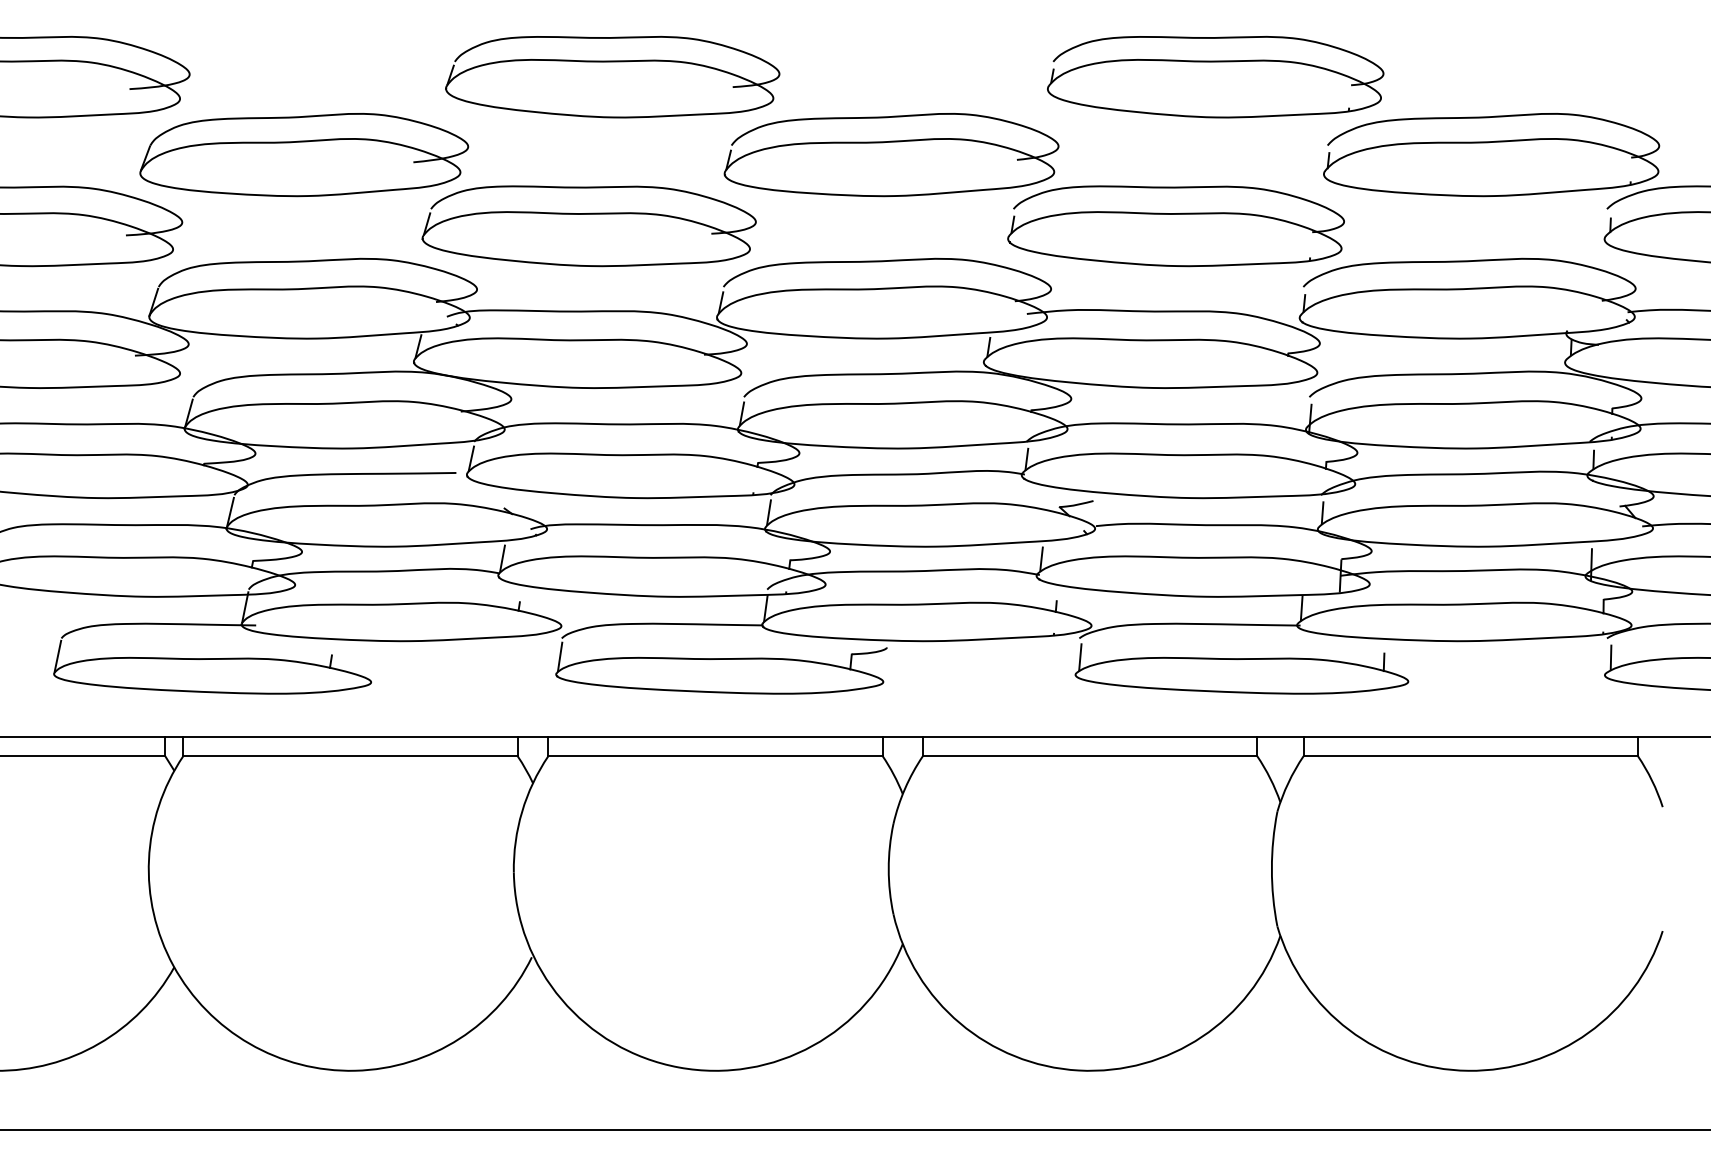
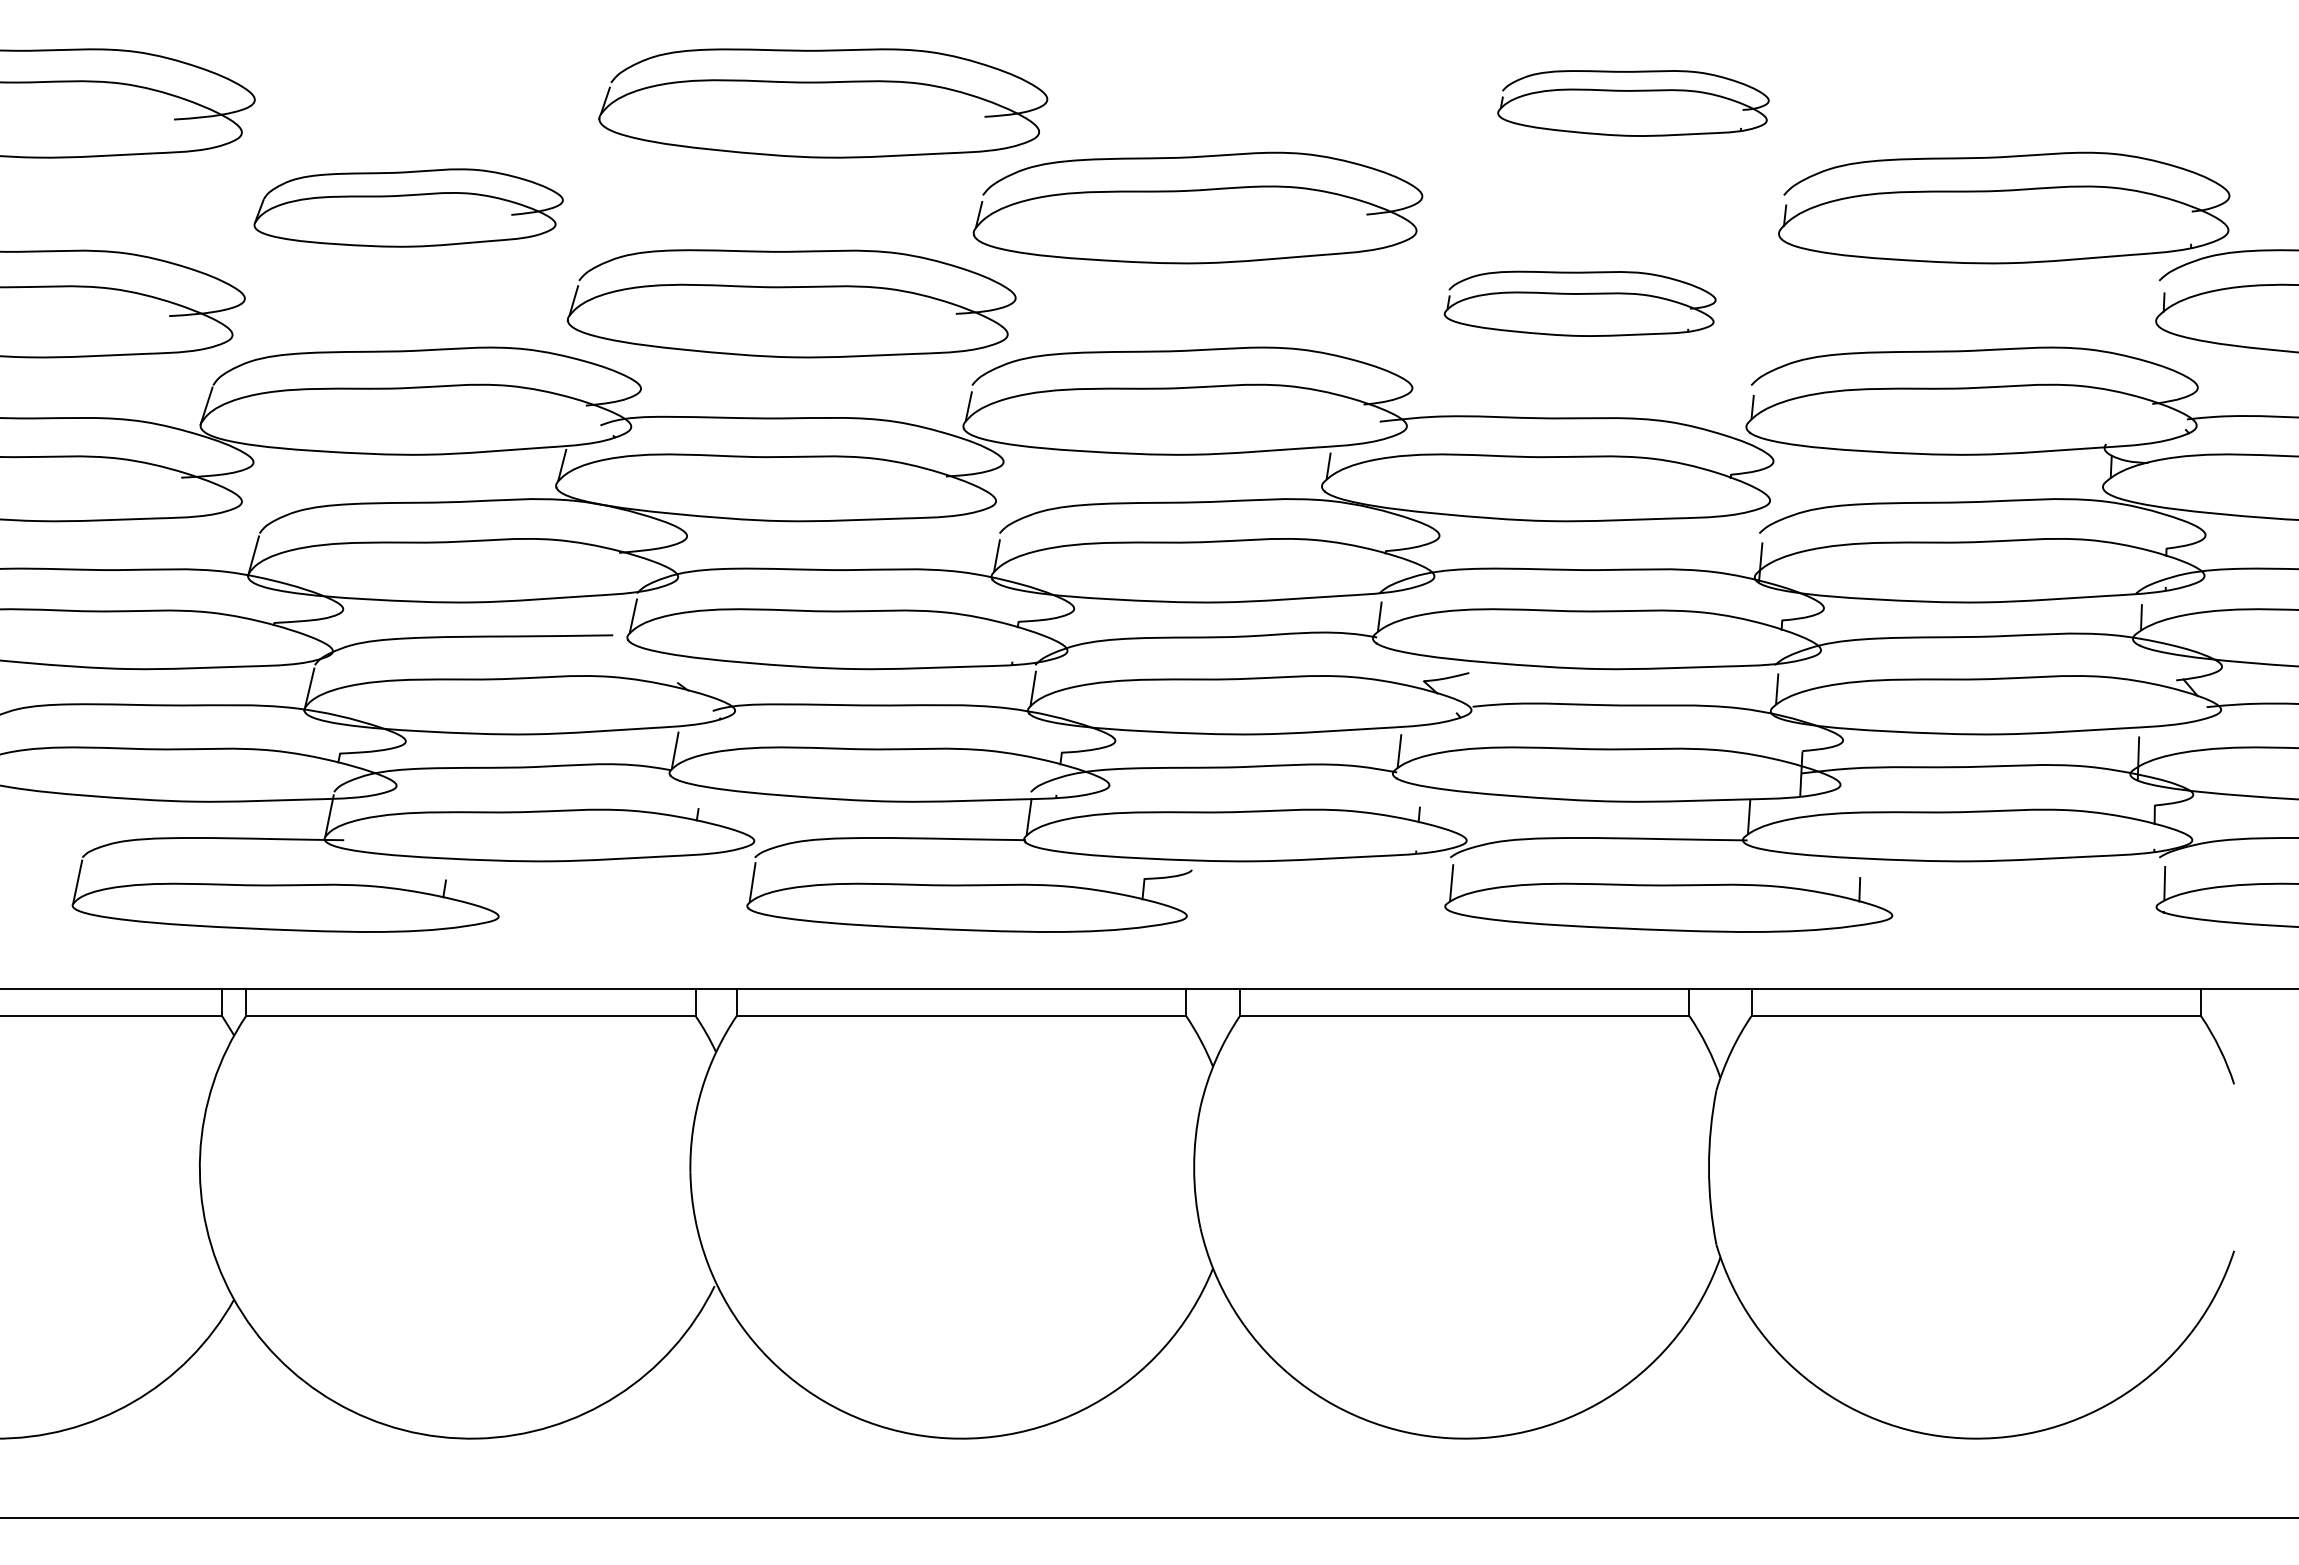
part: (1215, 77) -> (1633, 103), size x0.6
part: (304, 154) -> (408, 207), size x0.7
part: (1175, 226) -> (1579, 303), size x0.6

